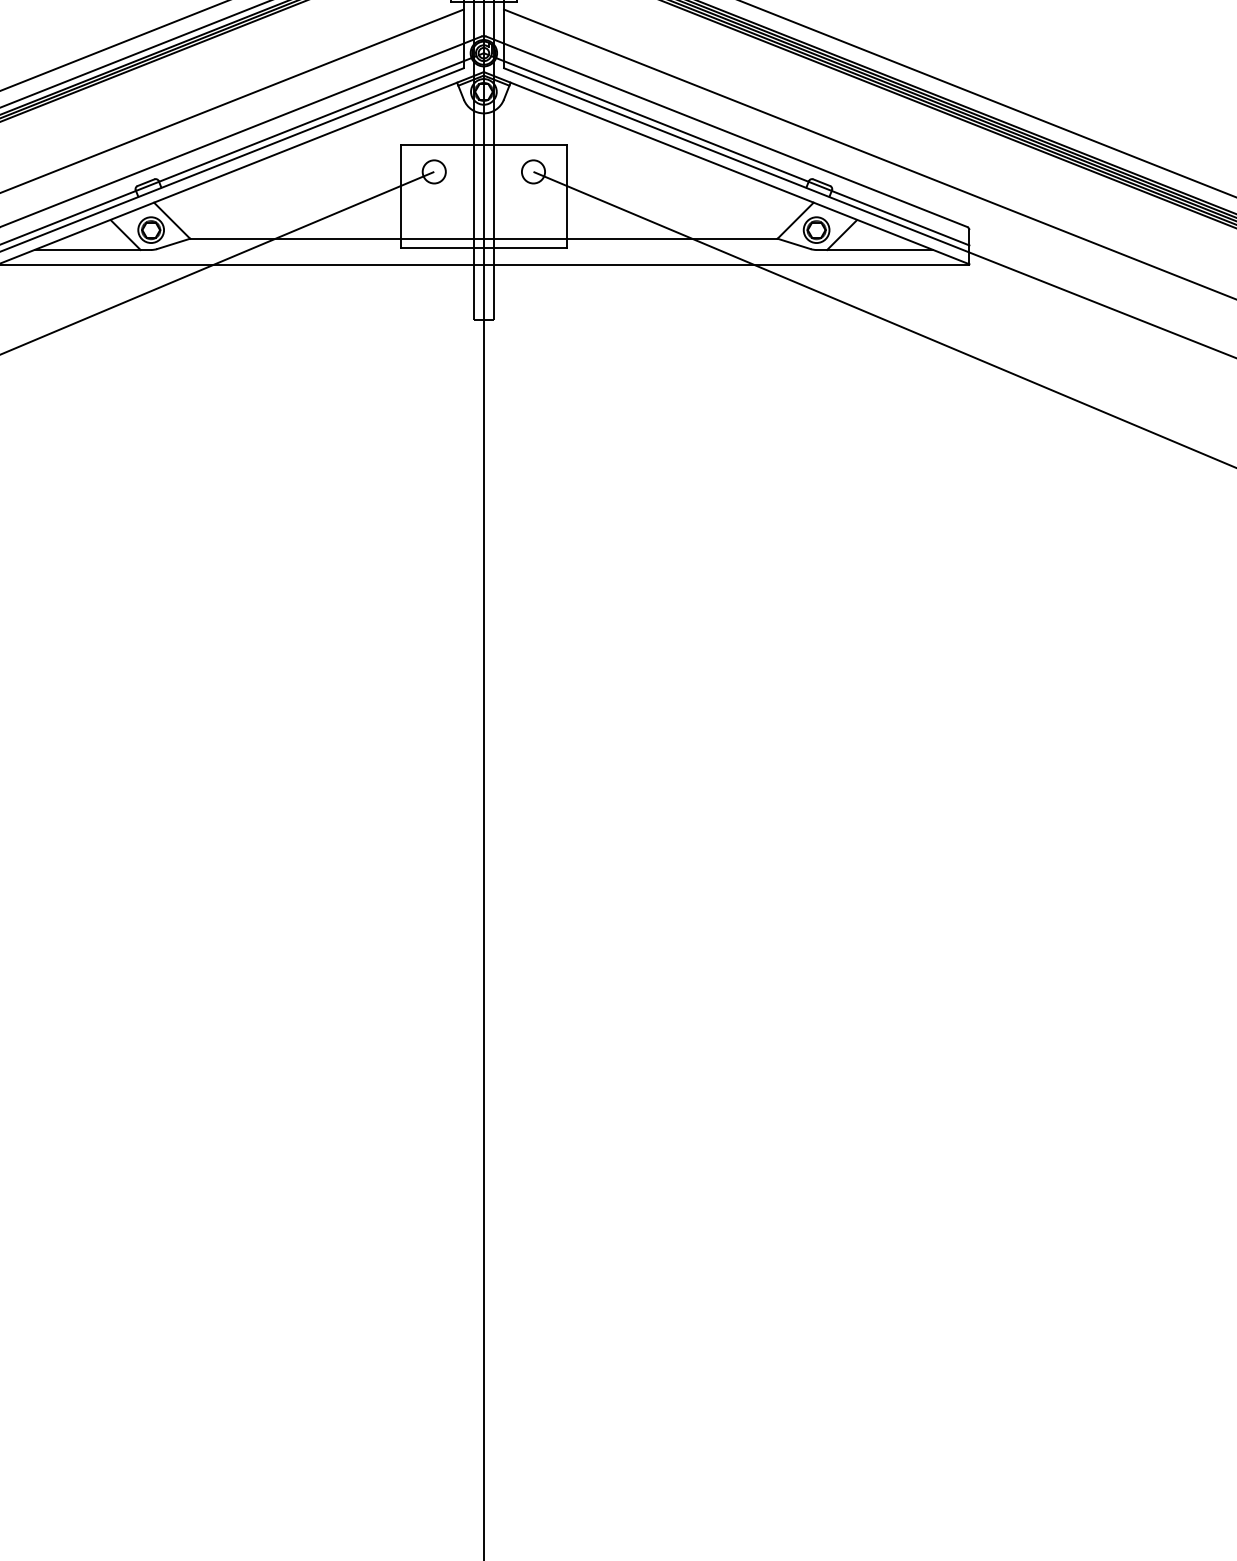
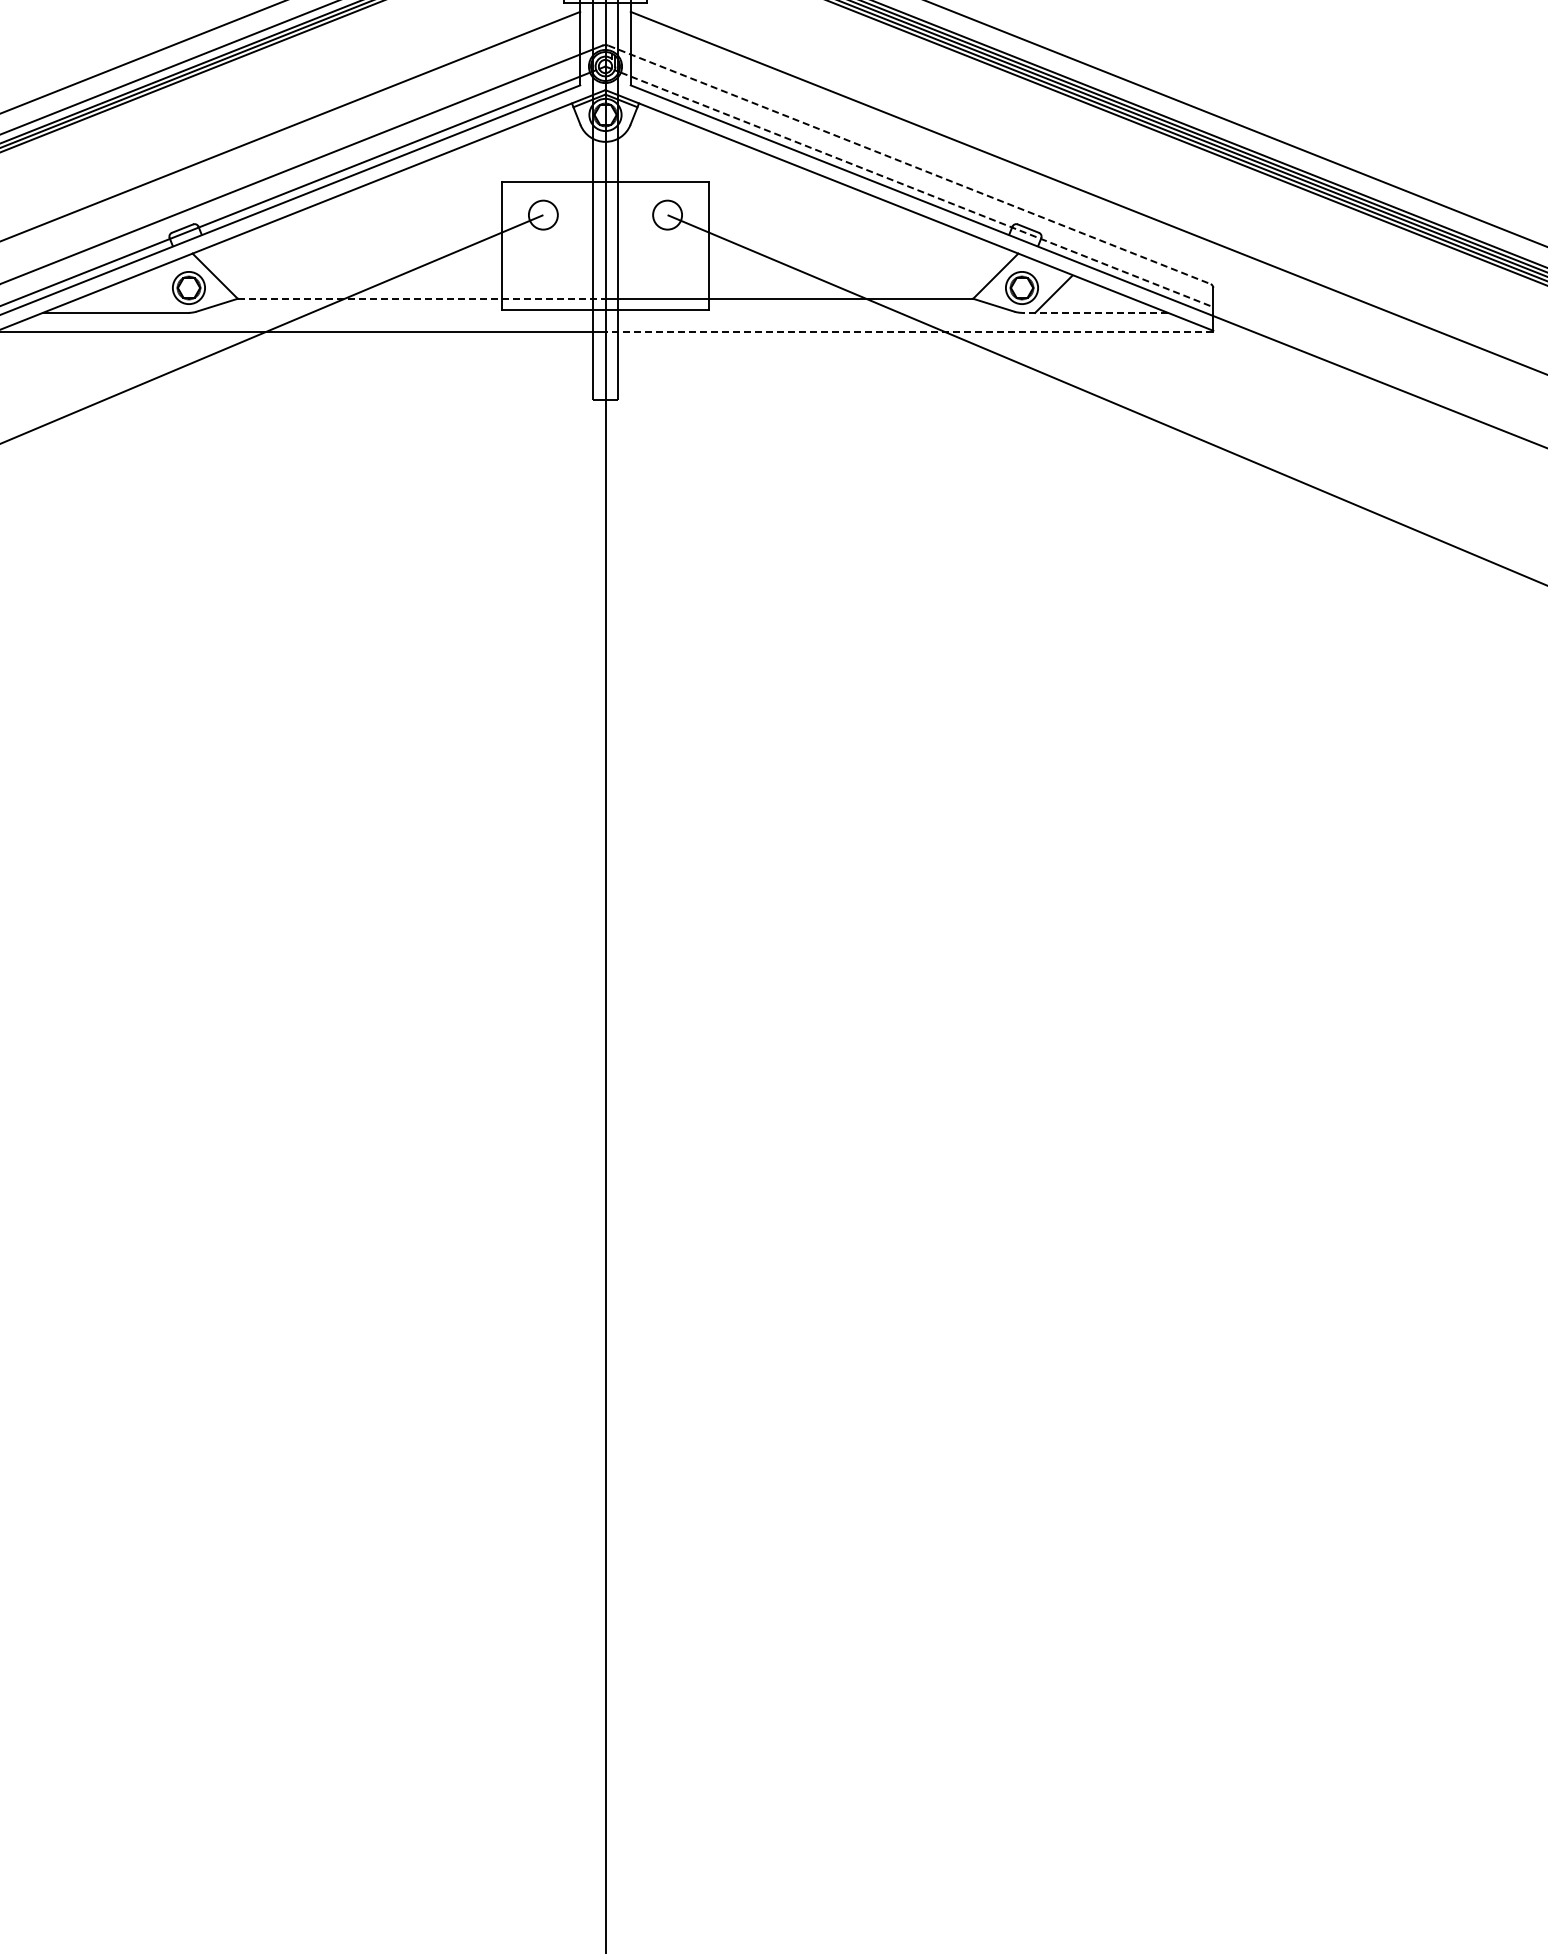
line: (726, 131) -> (909, 164), solid -> dashed
line: (733, 151) -> (917, 189), solid -> dashed
line: (125, 234) -> (156, 293), removed
line: (336, 238) -> (421, 298), solid -> dashed
line: (874, 249) -> (1094, 312), solid -> dashed
line: (726, 264) -> (909, 331), solid -> dashed

